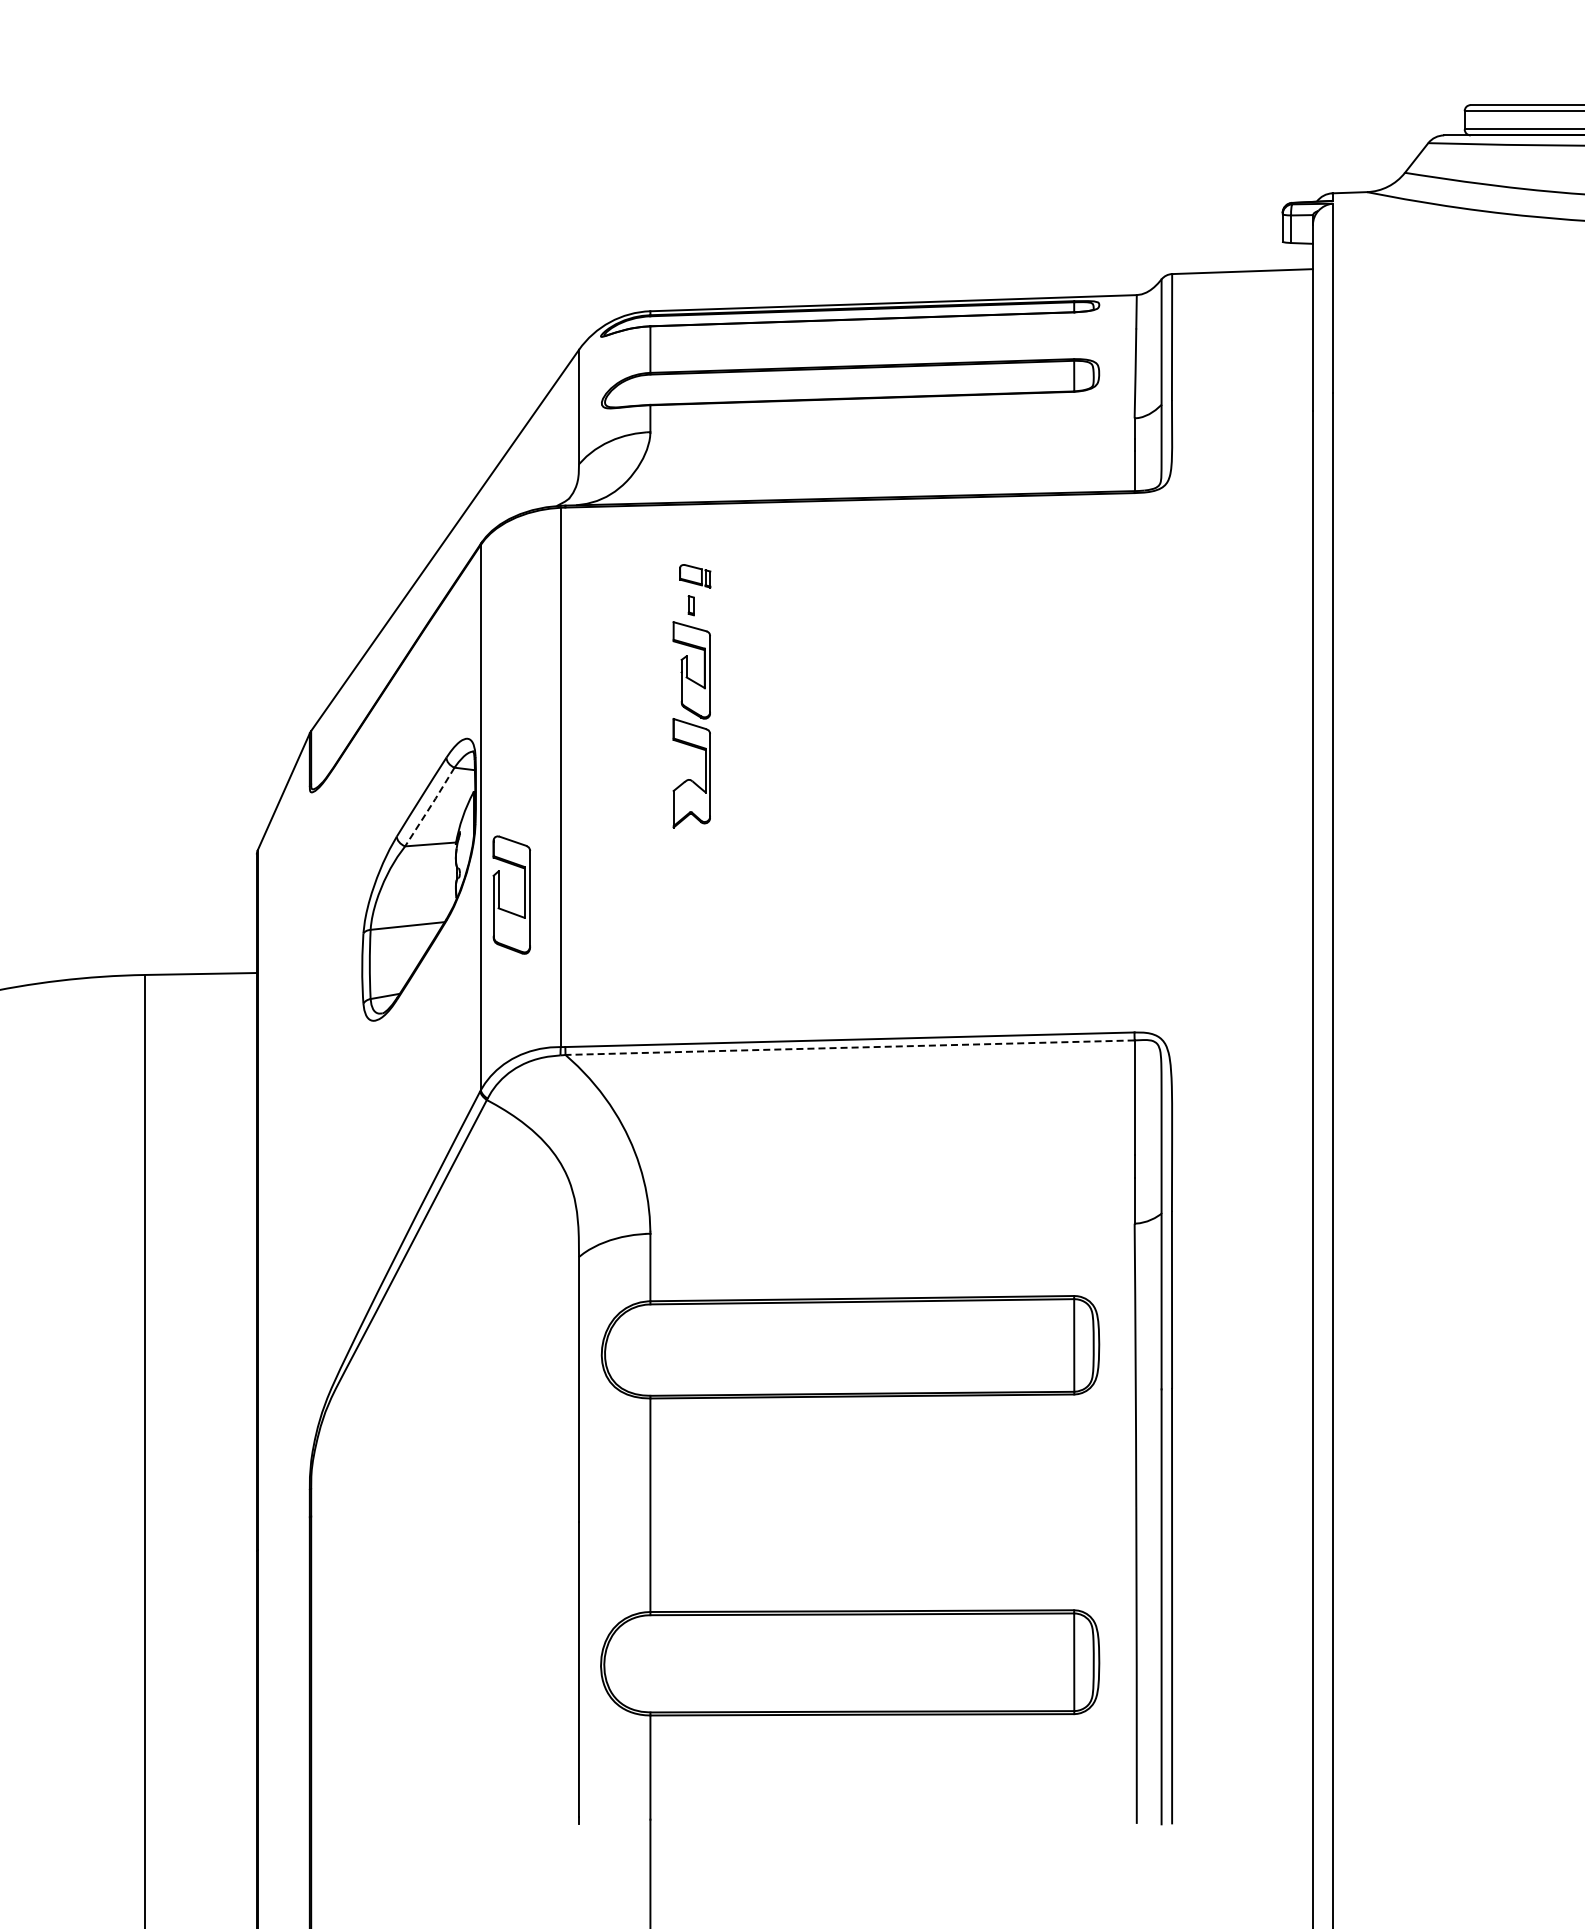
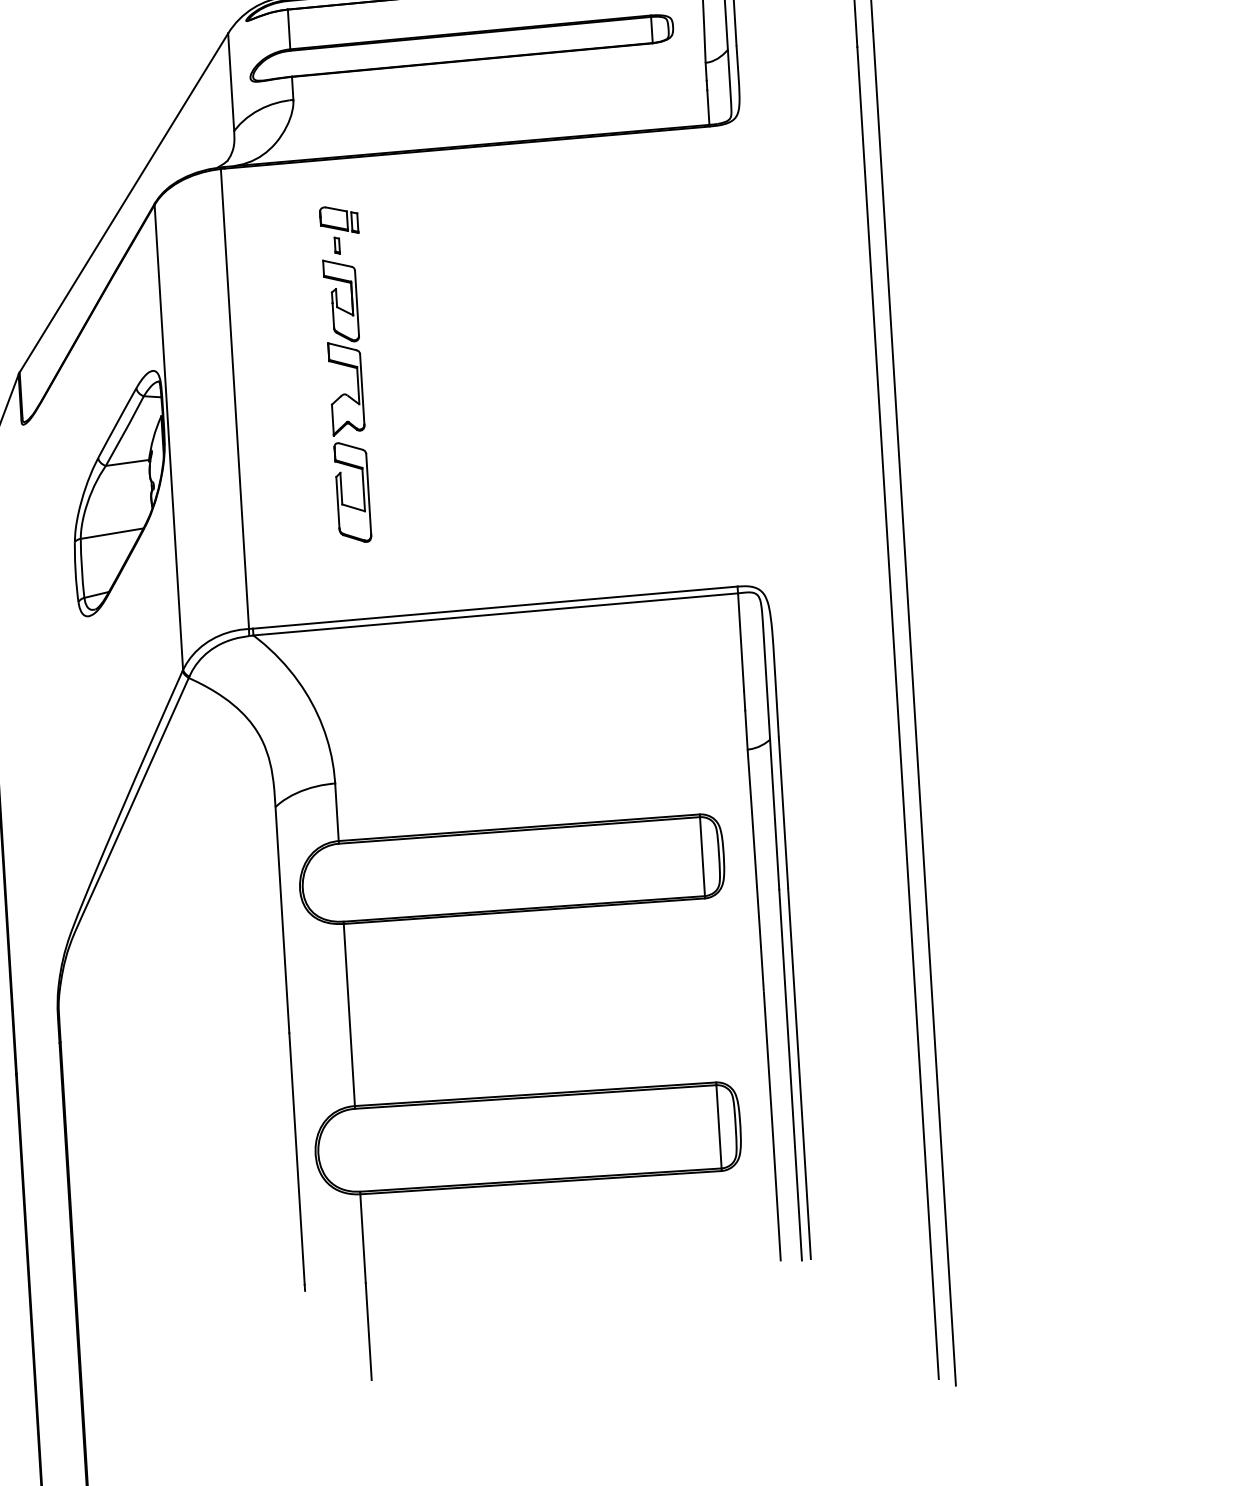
part: (694, 576) -> (338, 220), size x1.43
line: (430, 807) -> (125, 431), dashed -> solid
part: (499, 894) -> (342, 492), moved
line: (850, 1047) -> (496, 614), dashed -> solid

